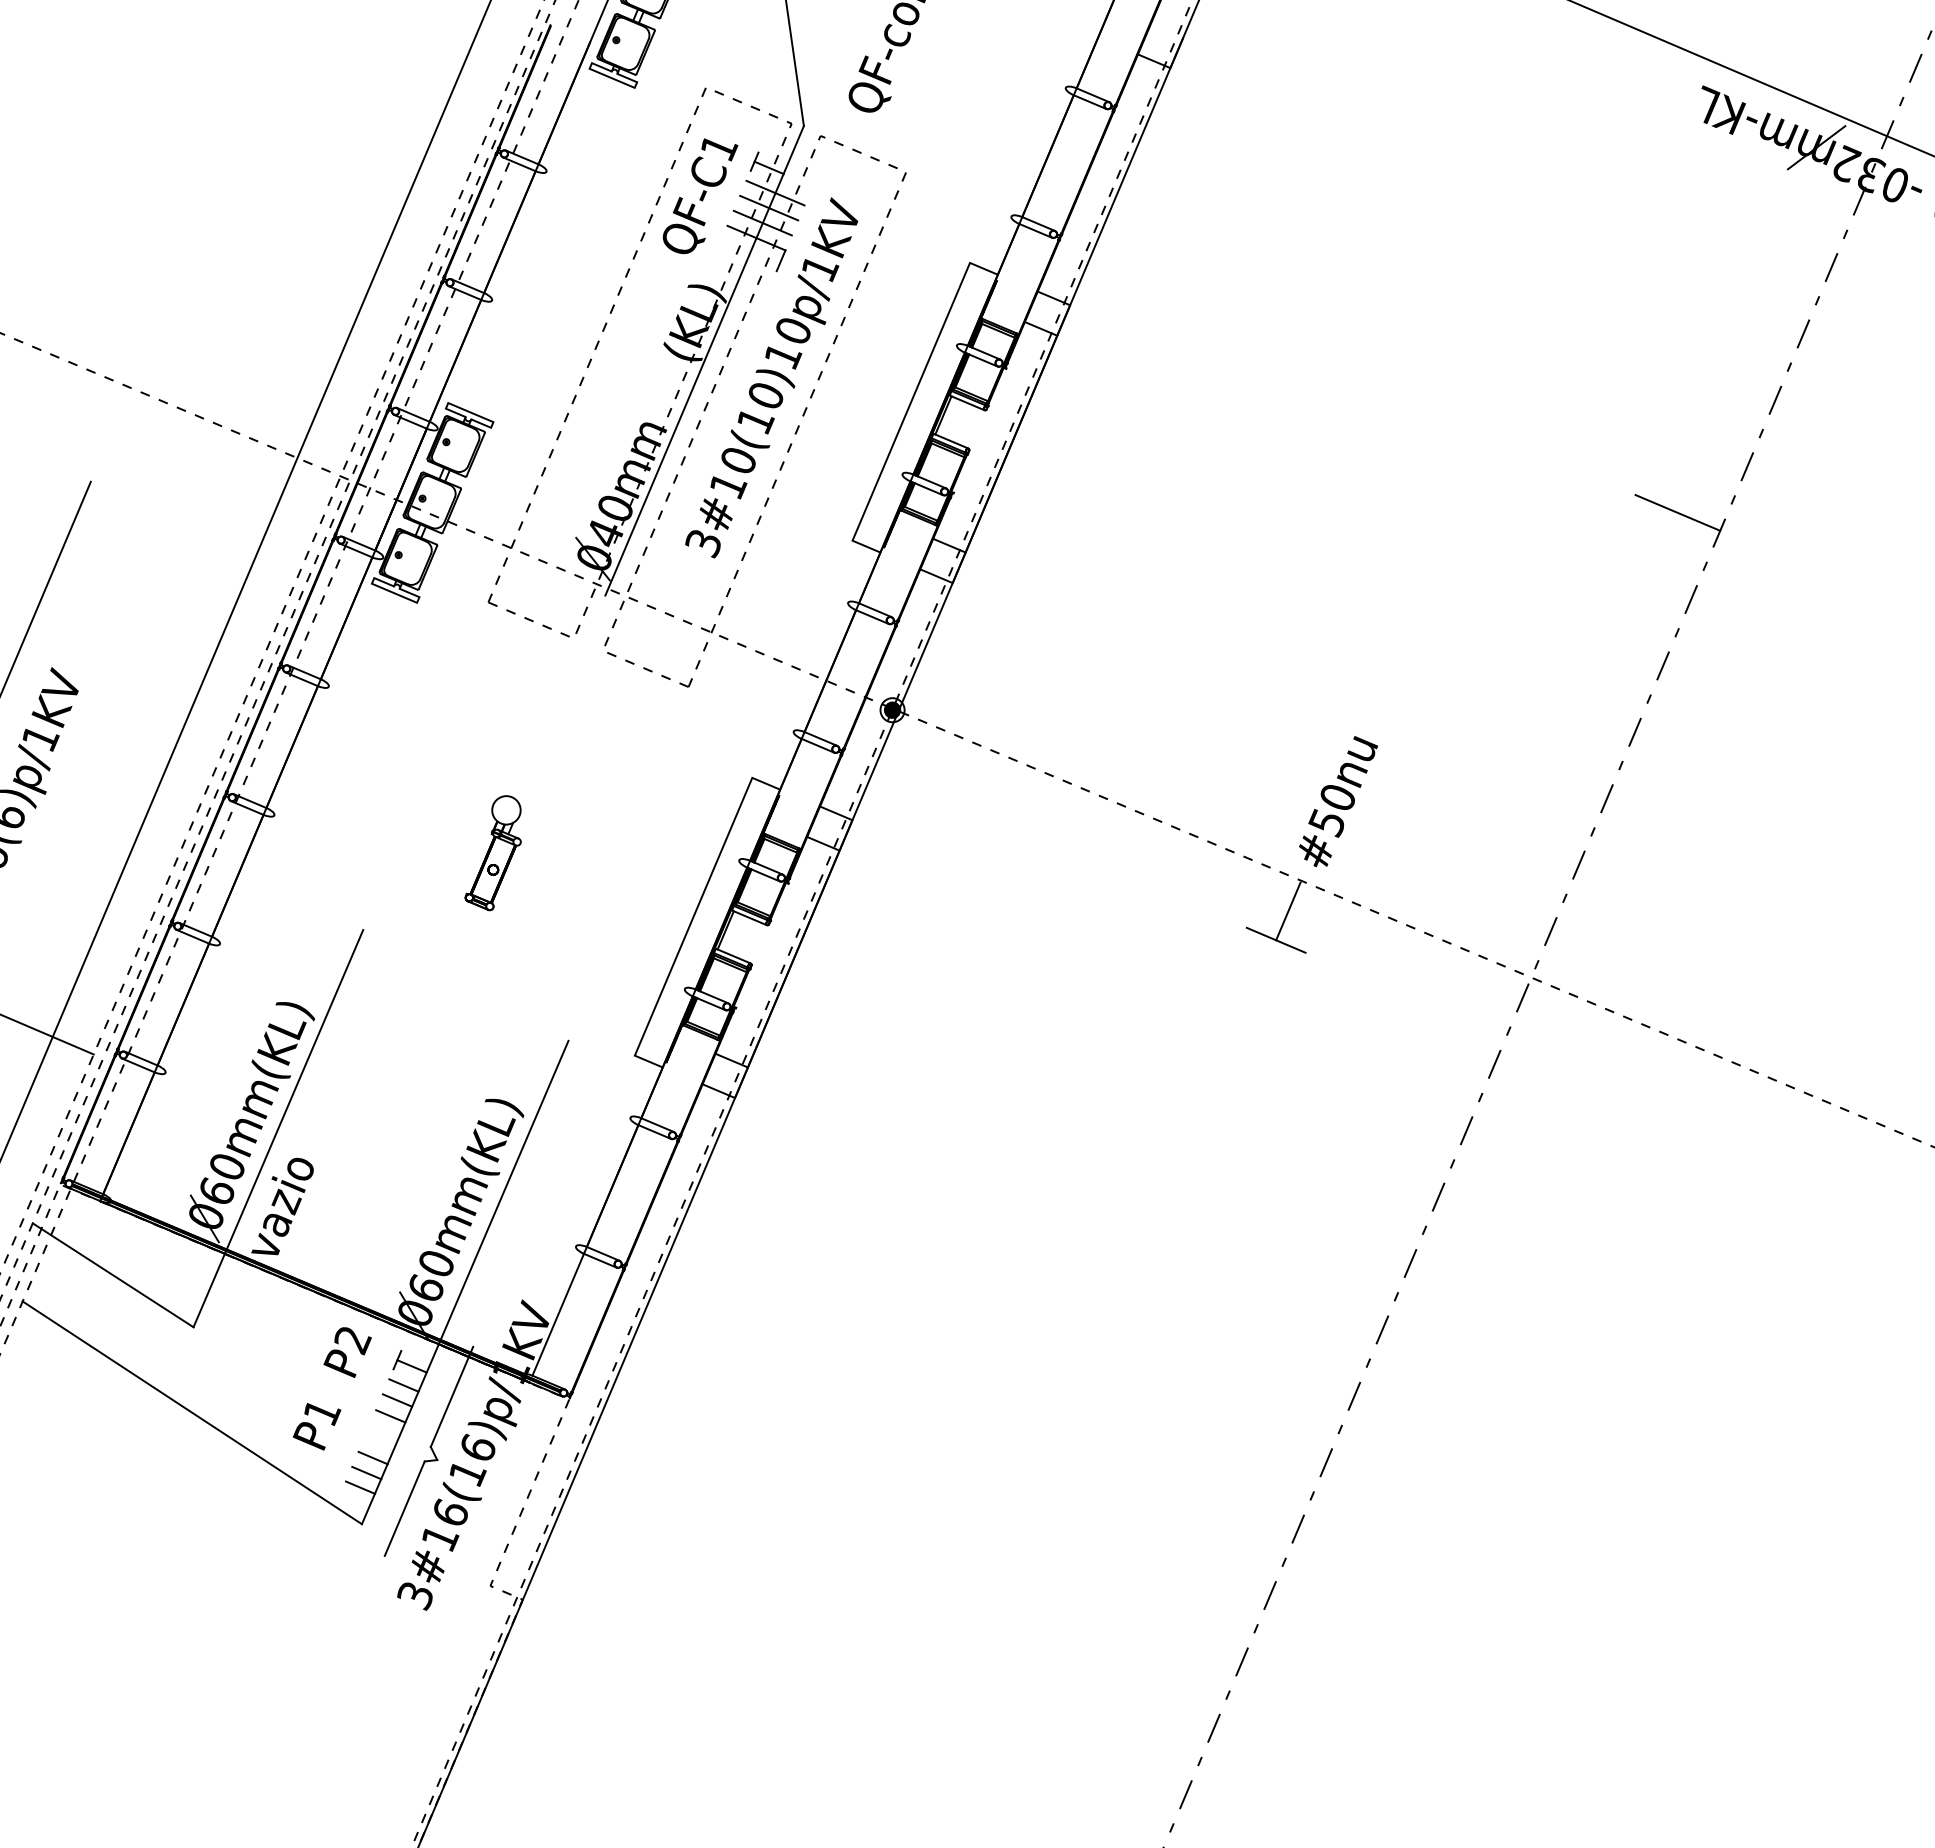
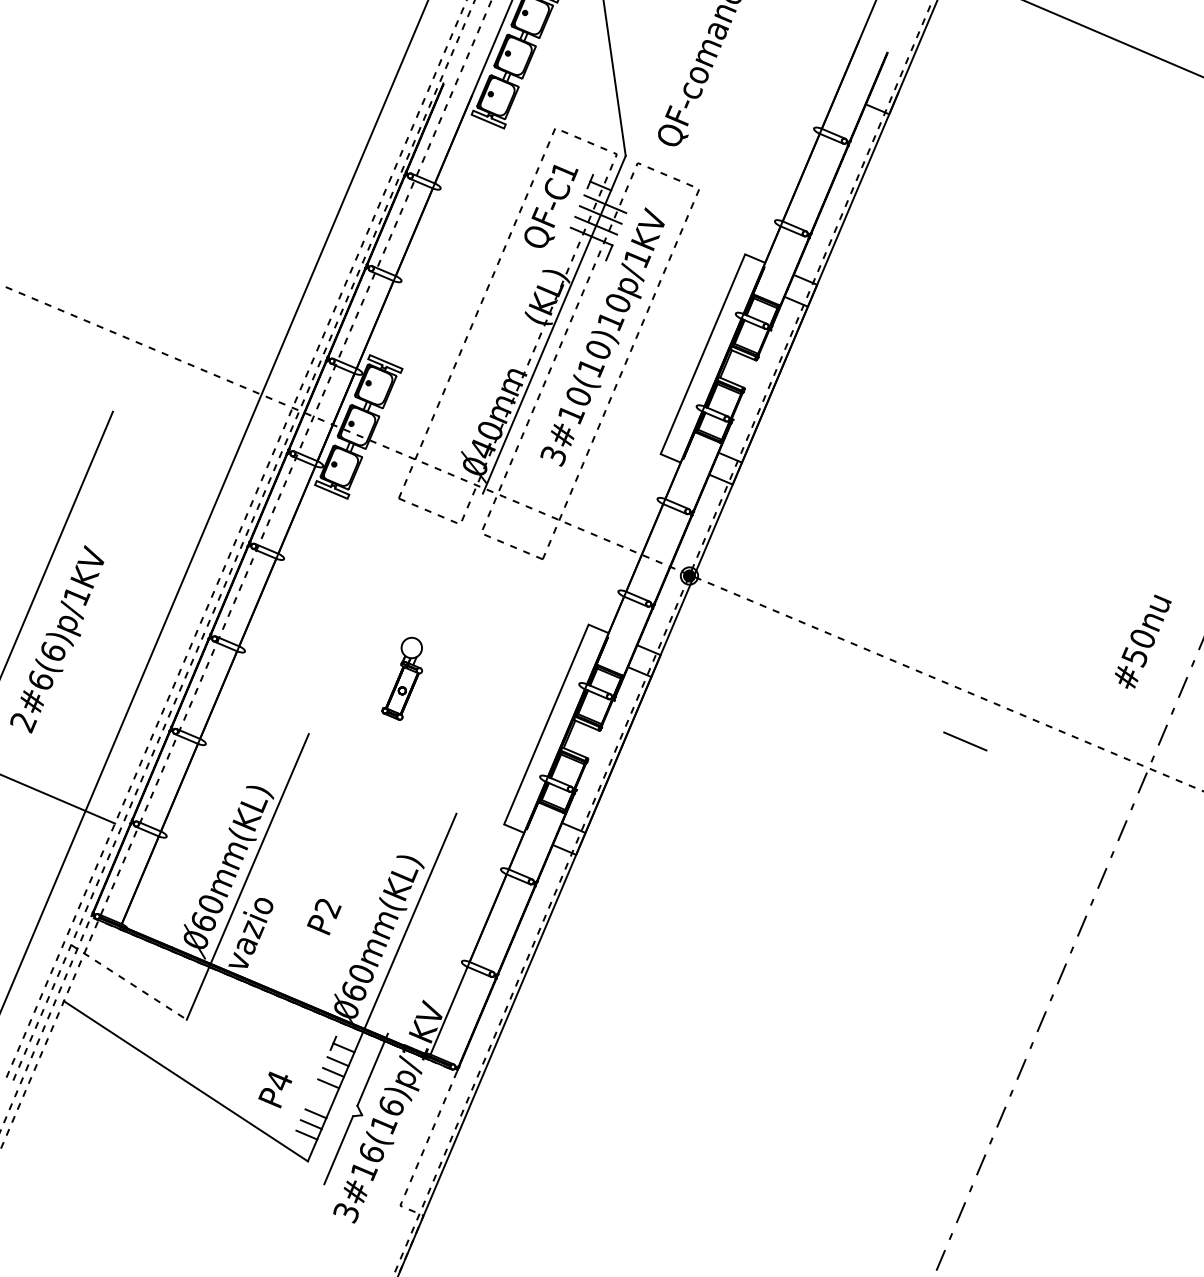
text: (1338, 801) -> (1143, 641), moved
line: (1288, 911) -> (974, 720), removed
line: (113, 1275) -> (129, 982), solid -> dashed
text: (347, 1352) -> (324, 917), moved
text: (322, 1412) -> (279, 1081), P1 -> P4

